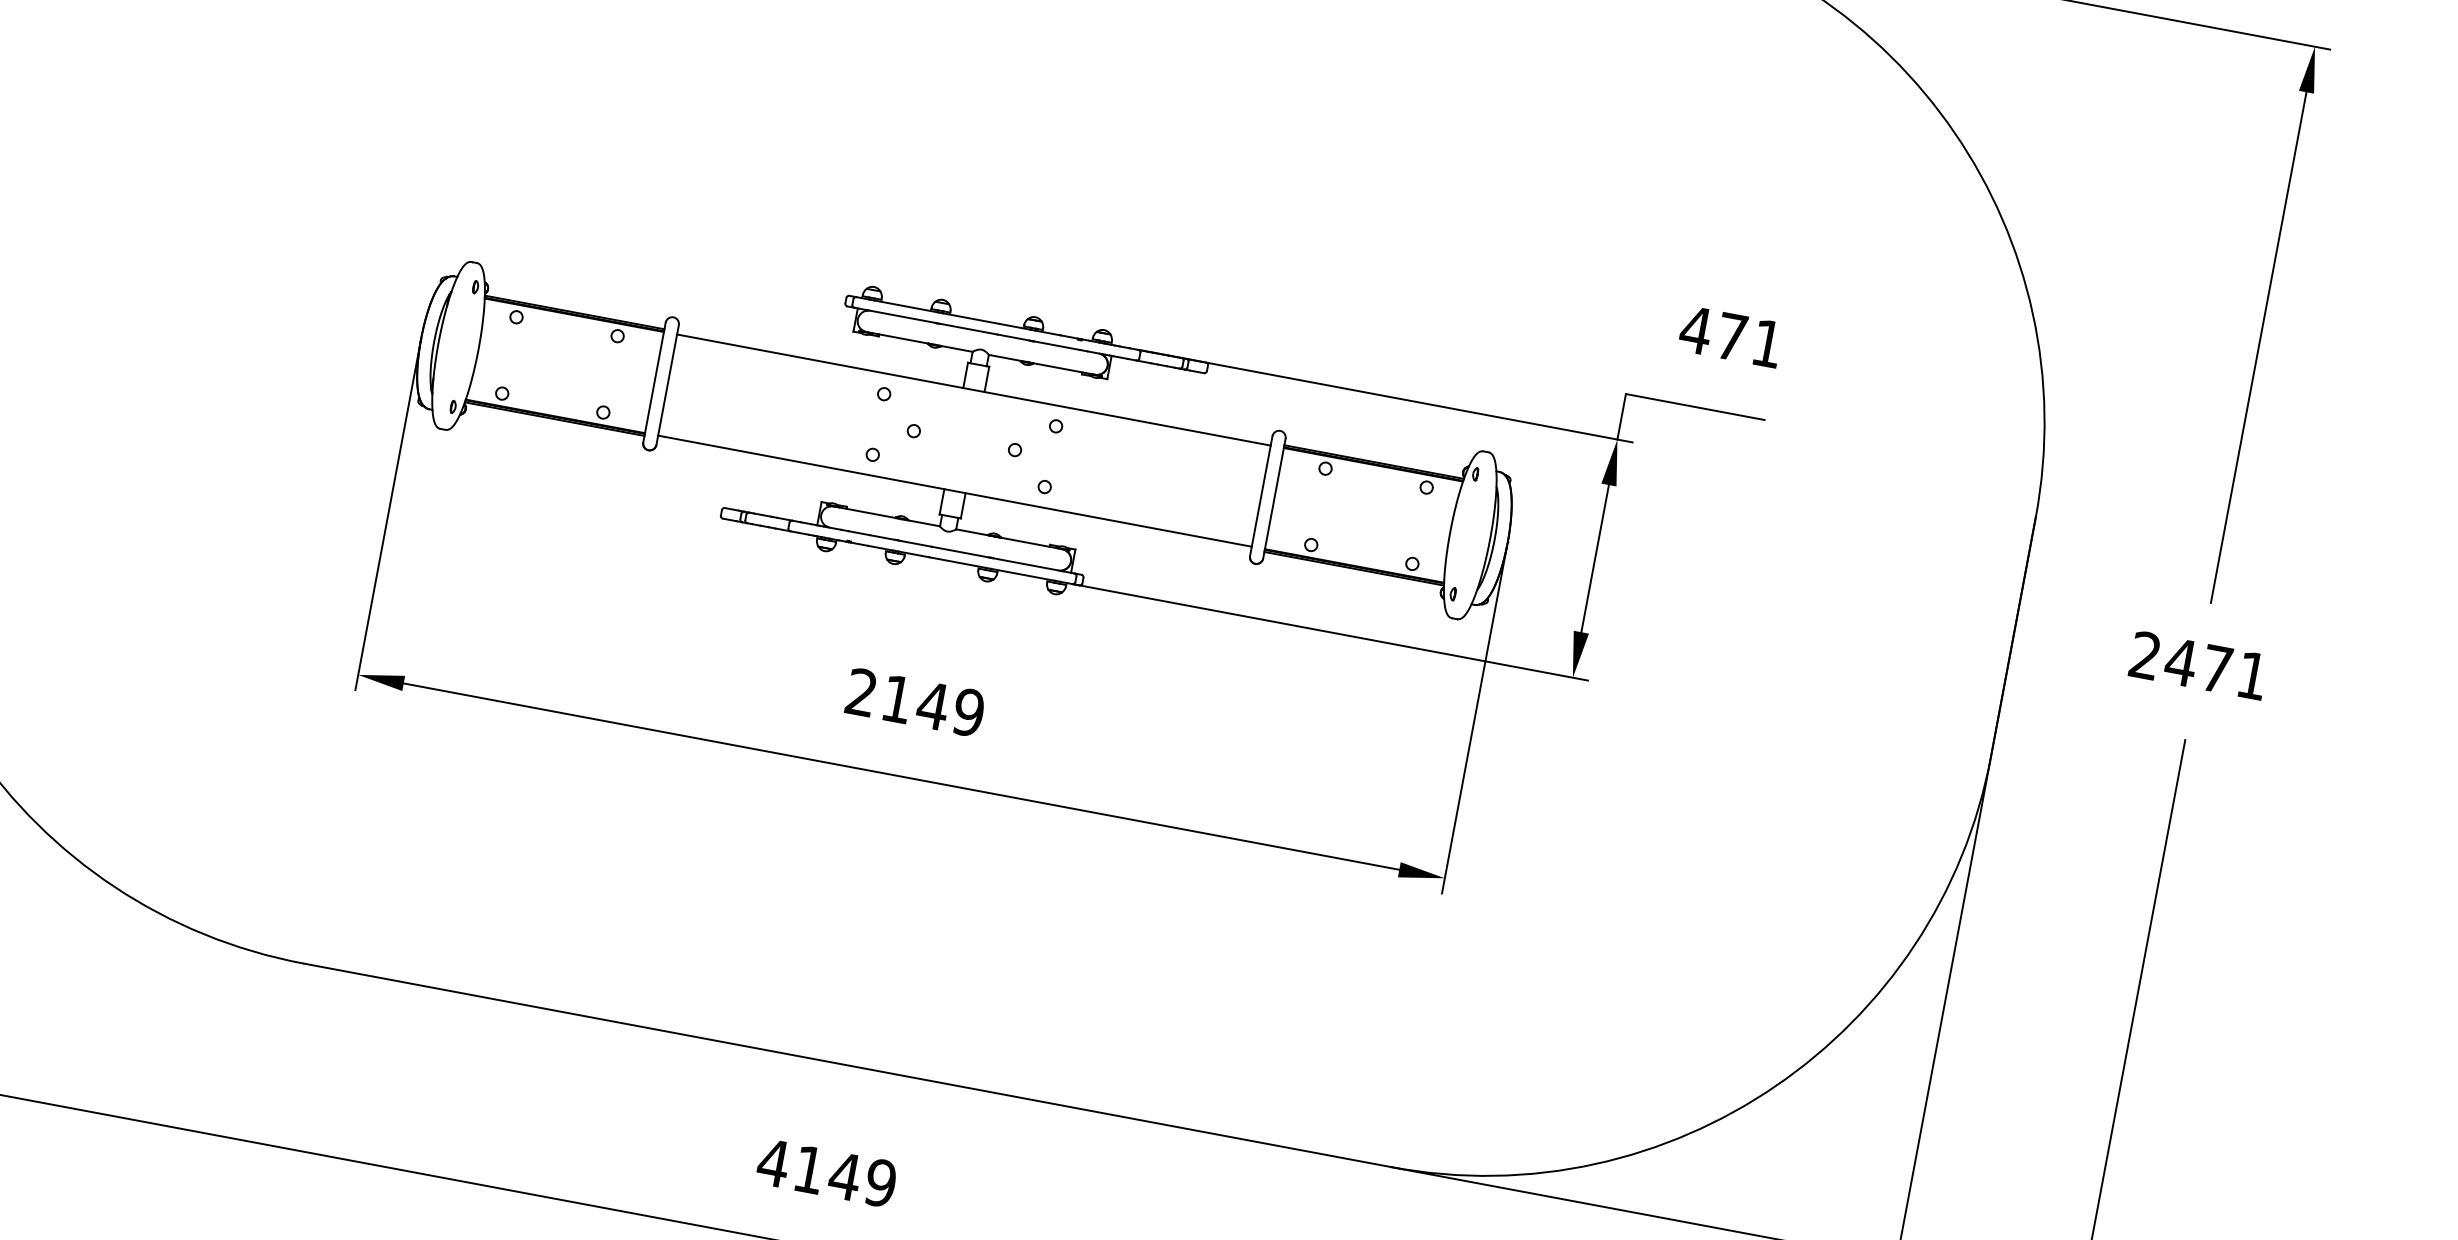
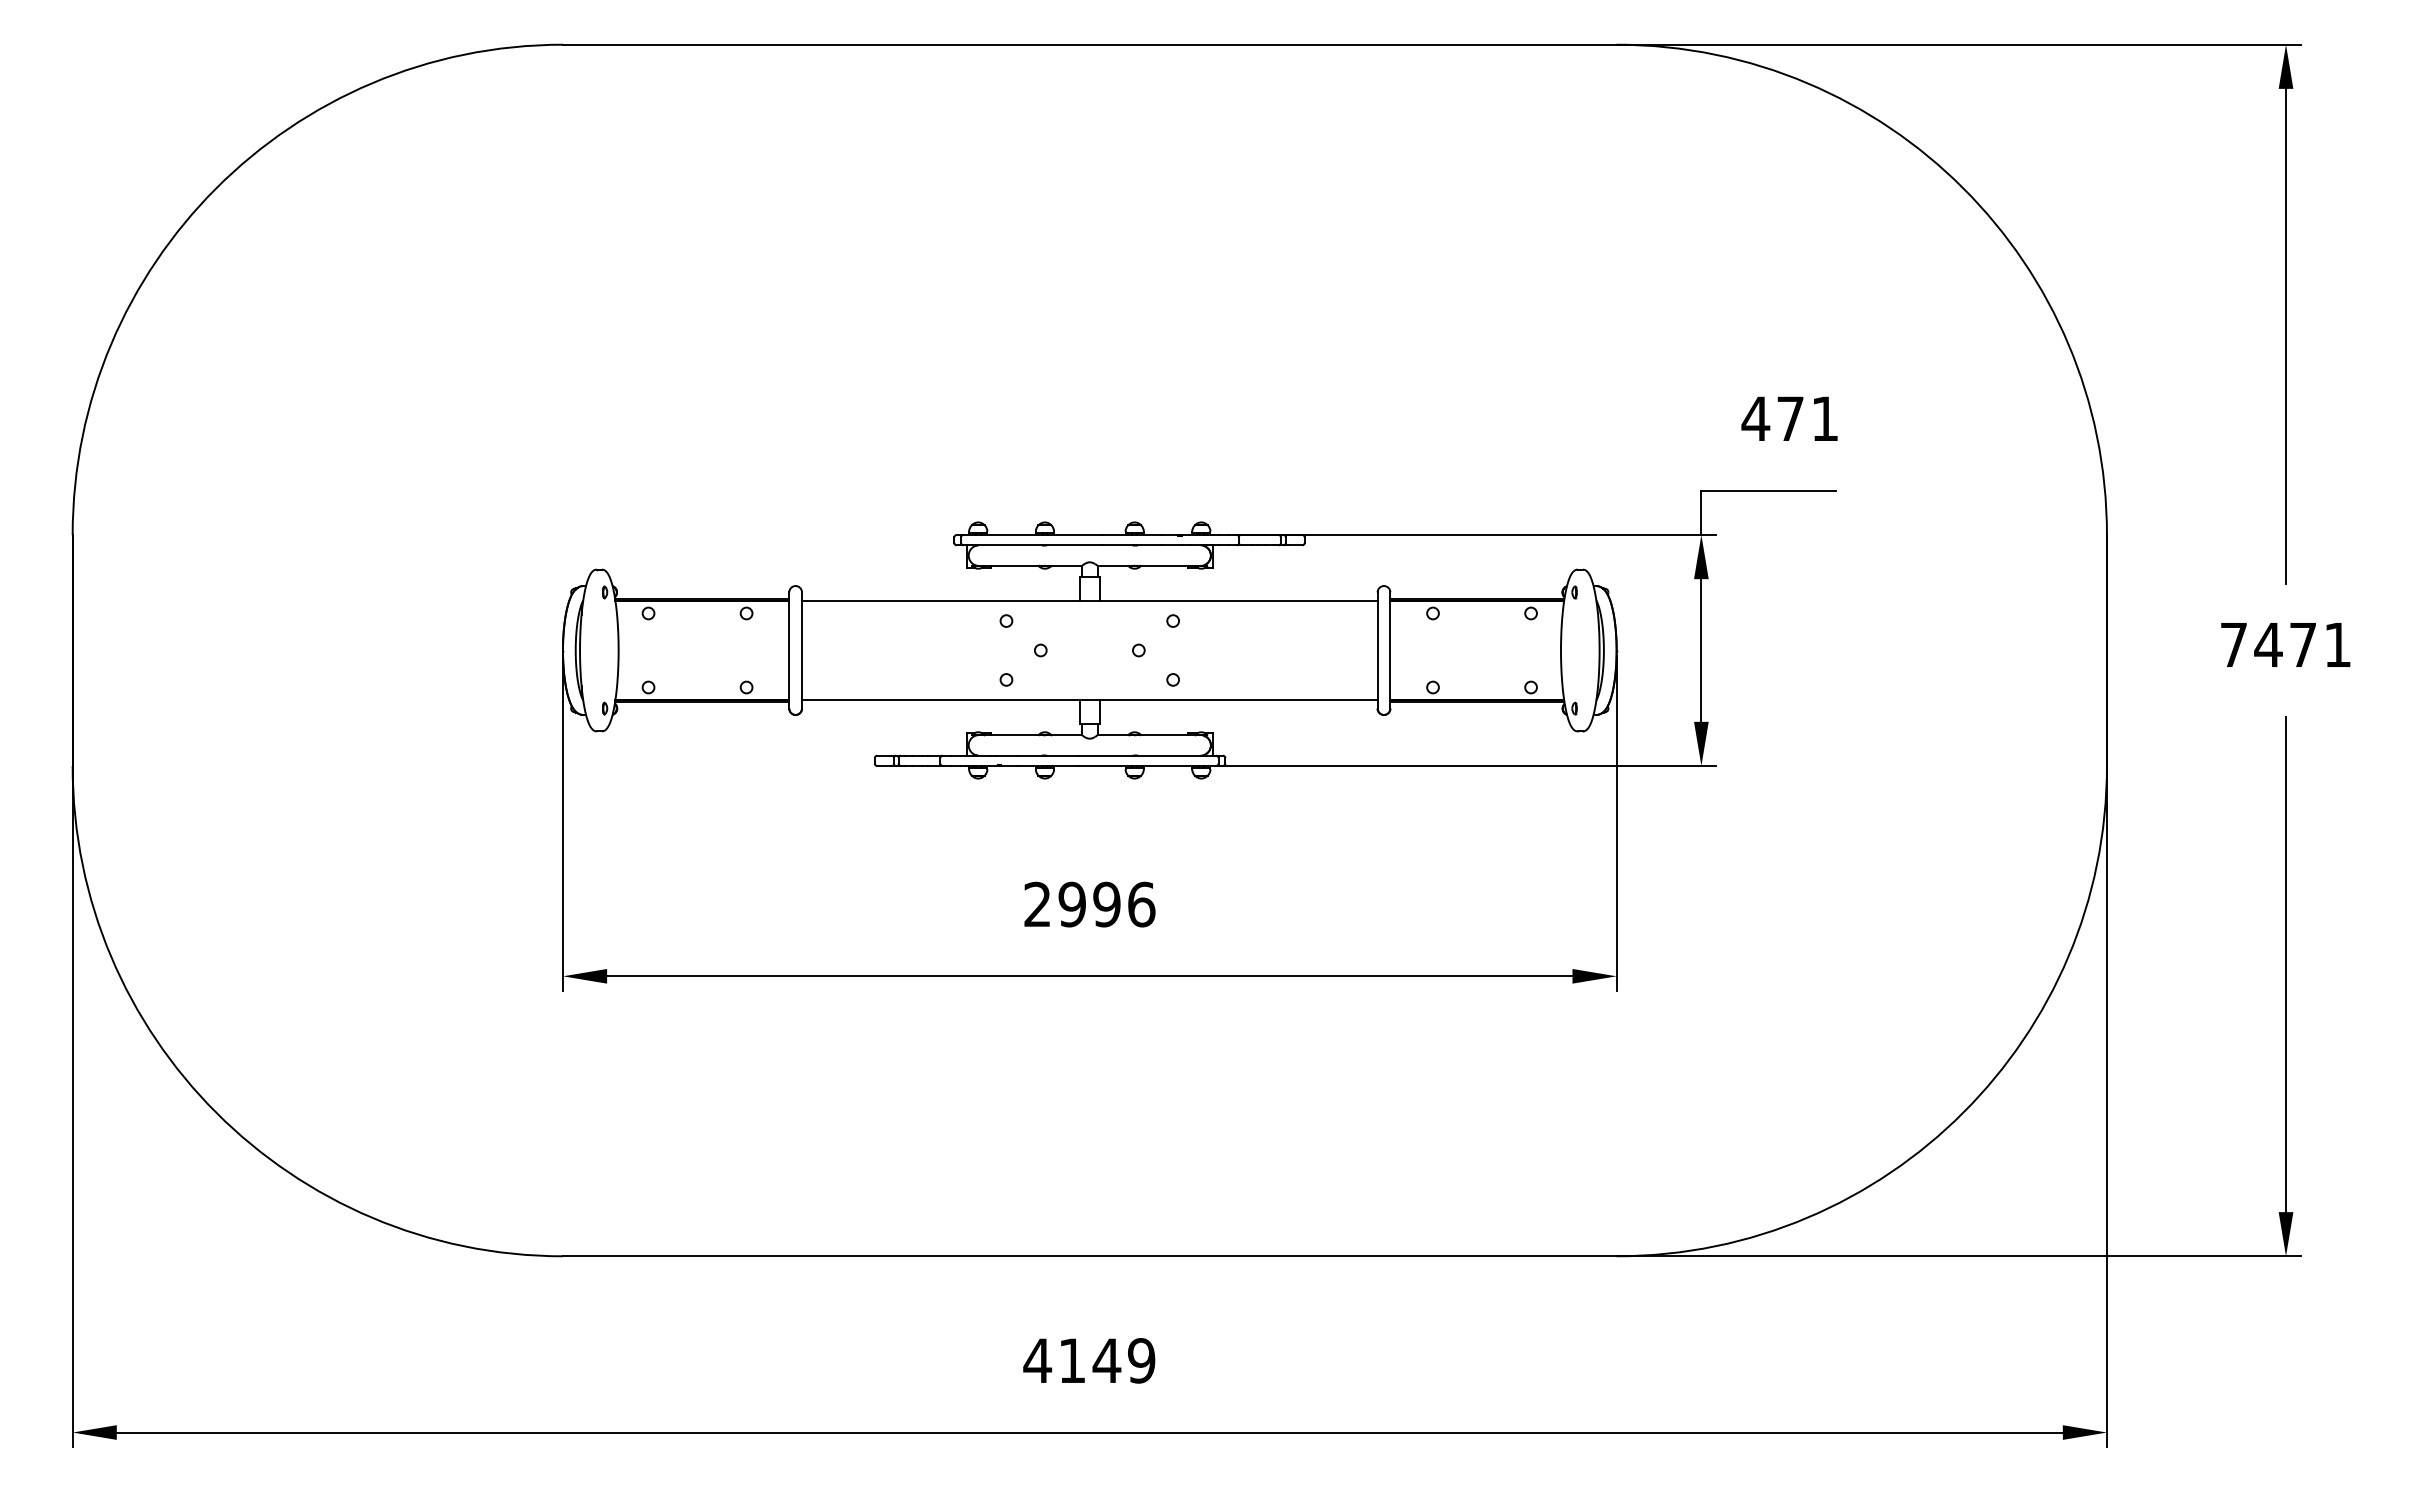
text: (2145, 655) -> (2233, 644), 2471 -> 7471
text: (932, 705) -> (1106, 904), 2149 -> 2996

